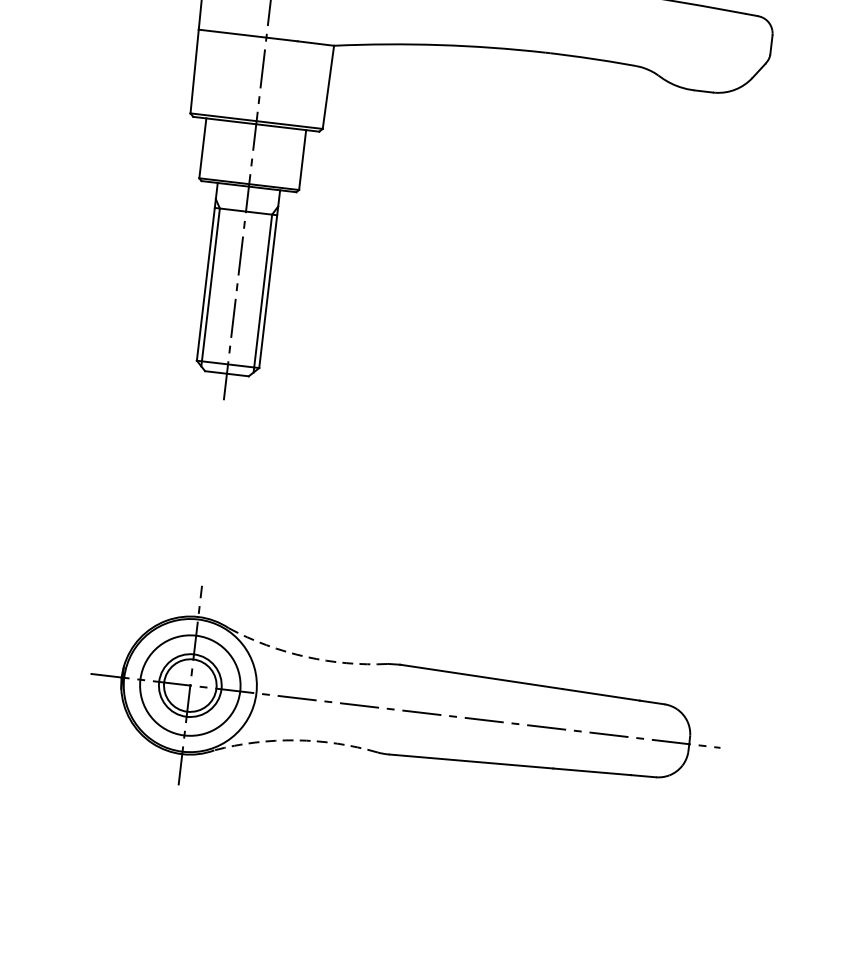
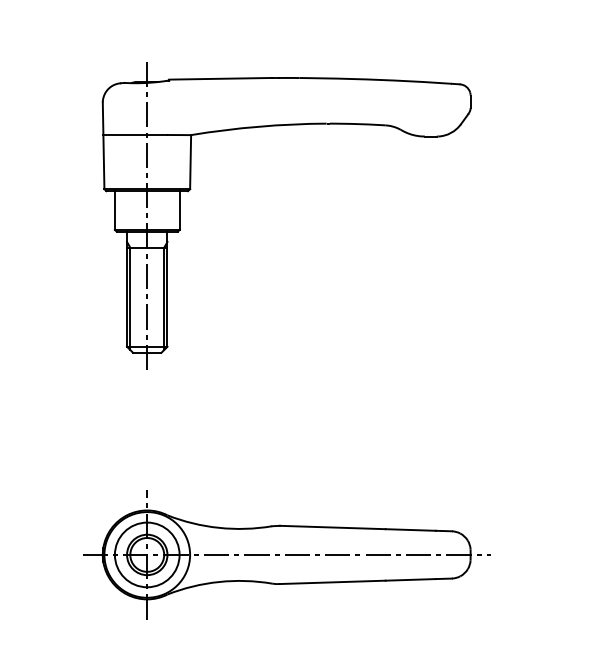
arc: (306, 656) -> (219, 527), dashed -> solid
arc: (296, 739) -> (219, 581), dashed -> solid

